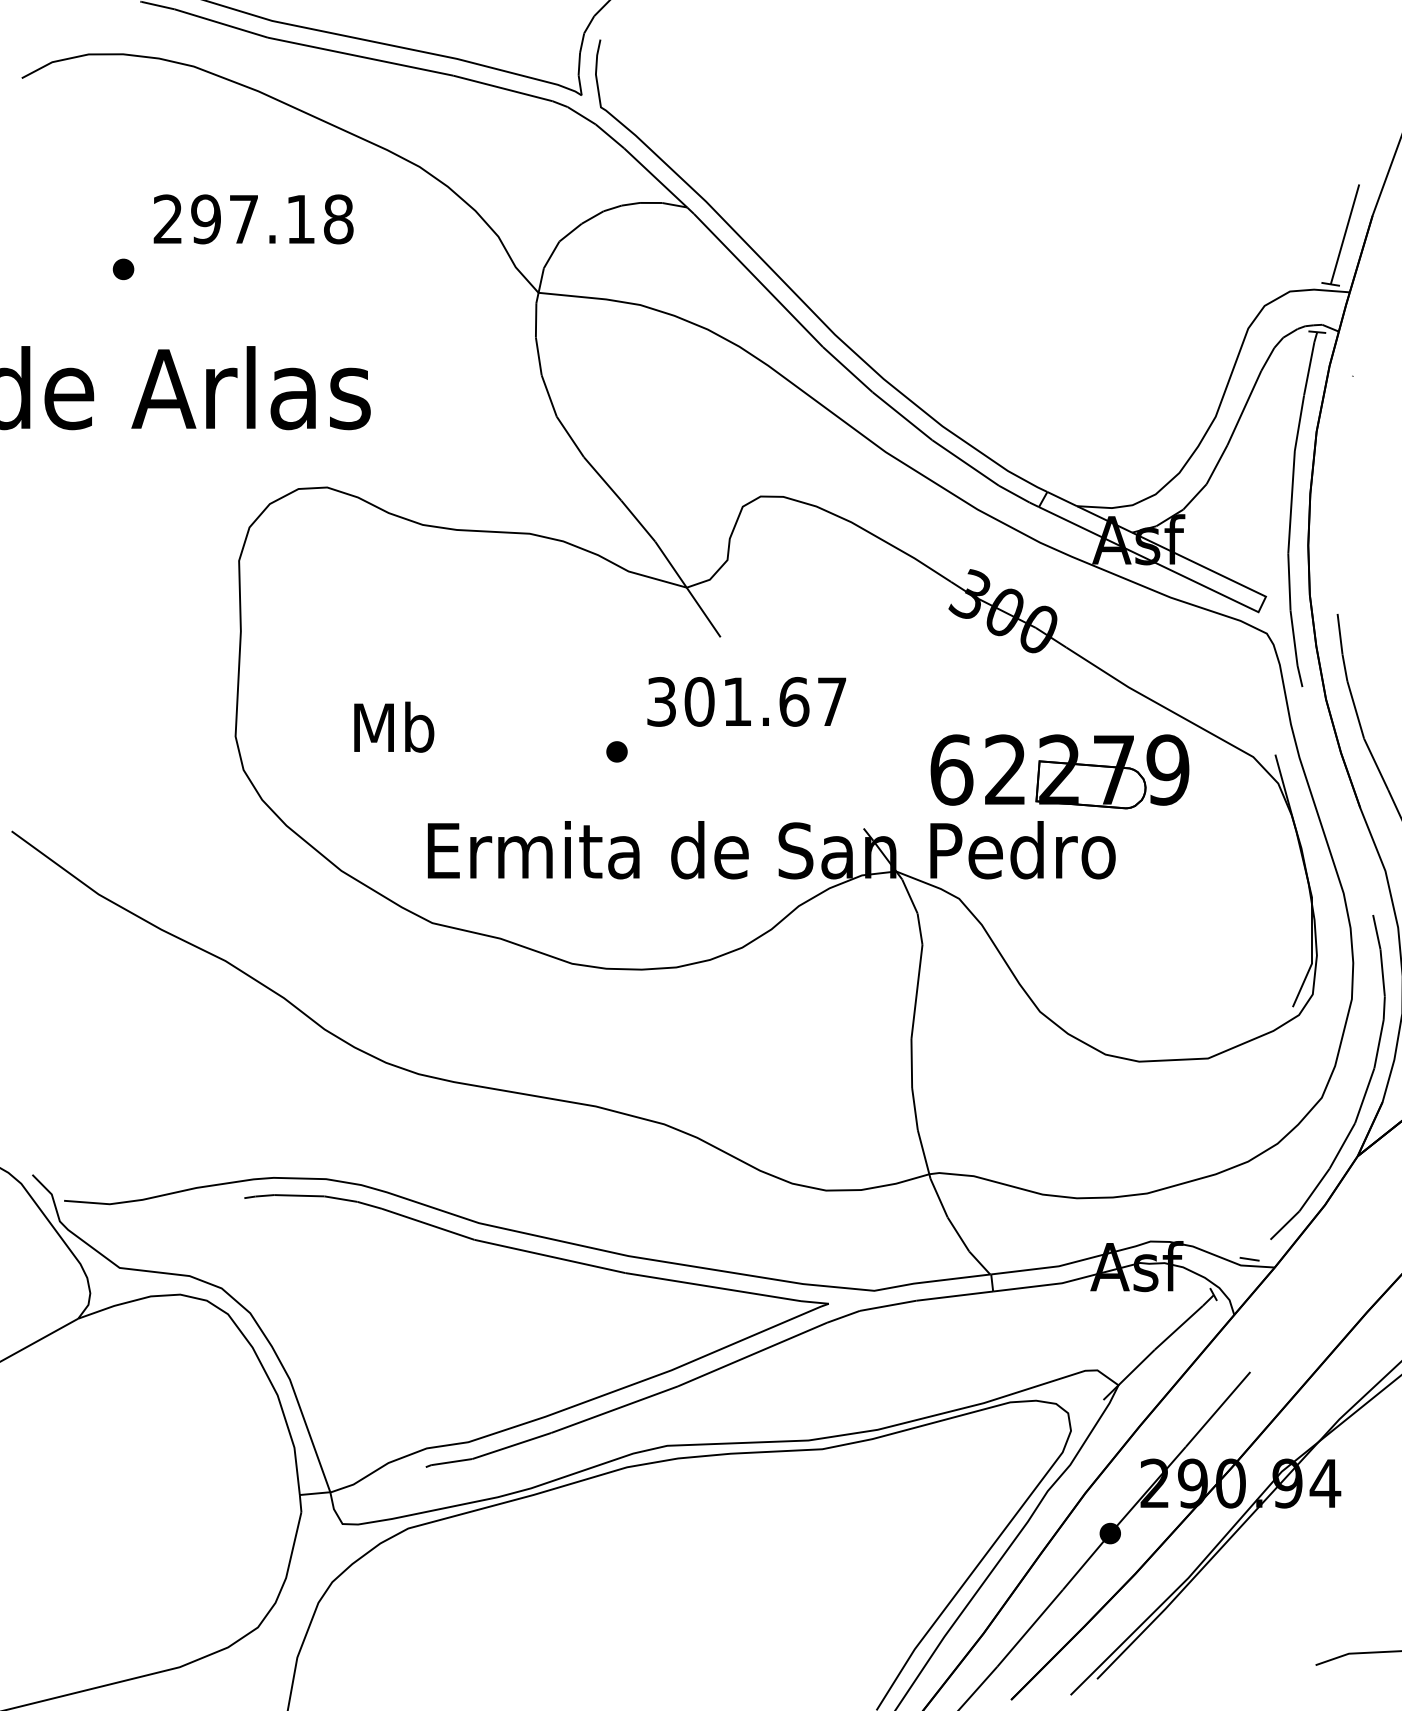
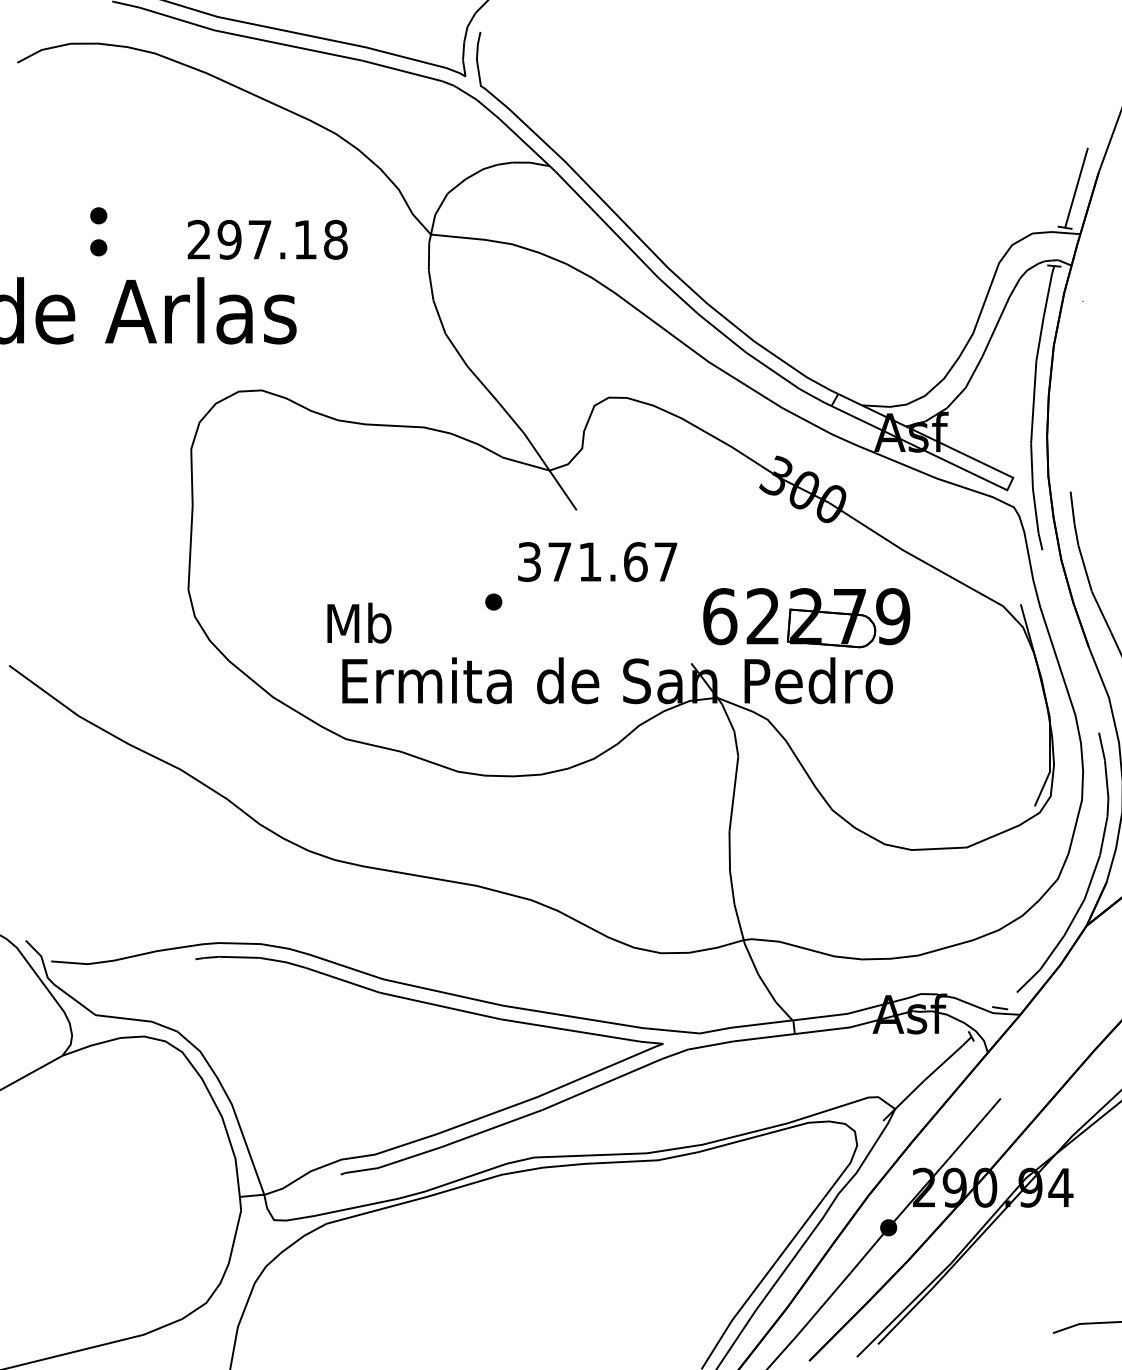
text: (253, 219) -> (267, 239), moved
part: (123, 309) -> (98, 247), added
text: (699, 701) -> (559, 561), 301.67 -> 371.67
text: (394, 726) -> (359, 622), moved
part: (1059, 771) -> (806, 617), moved

